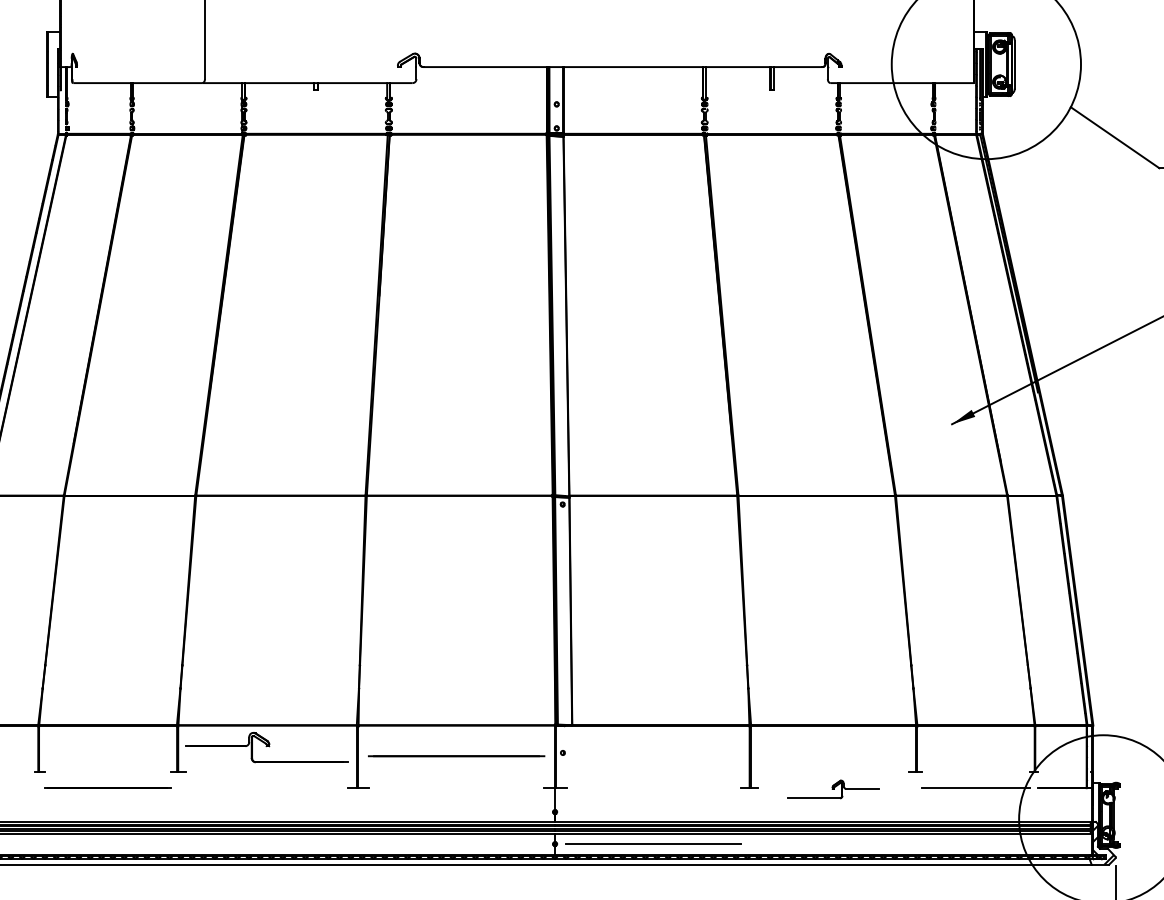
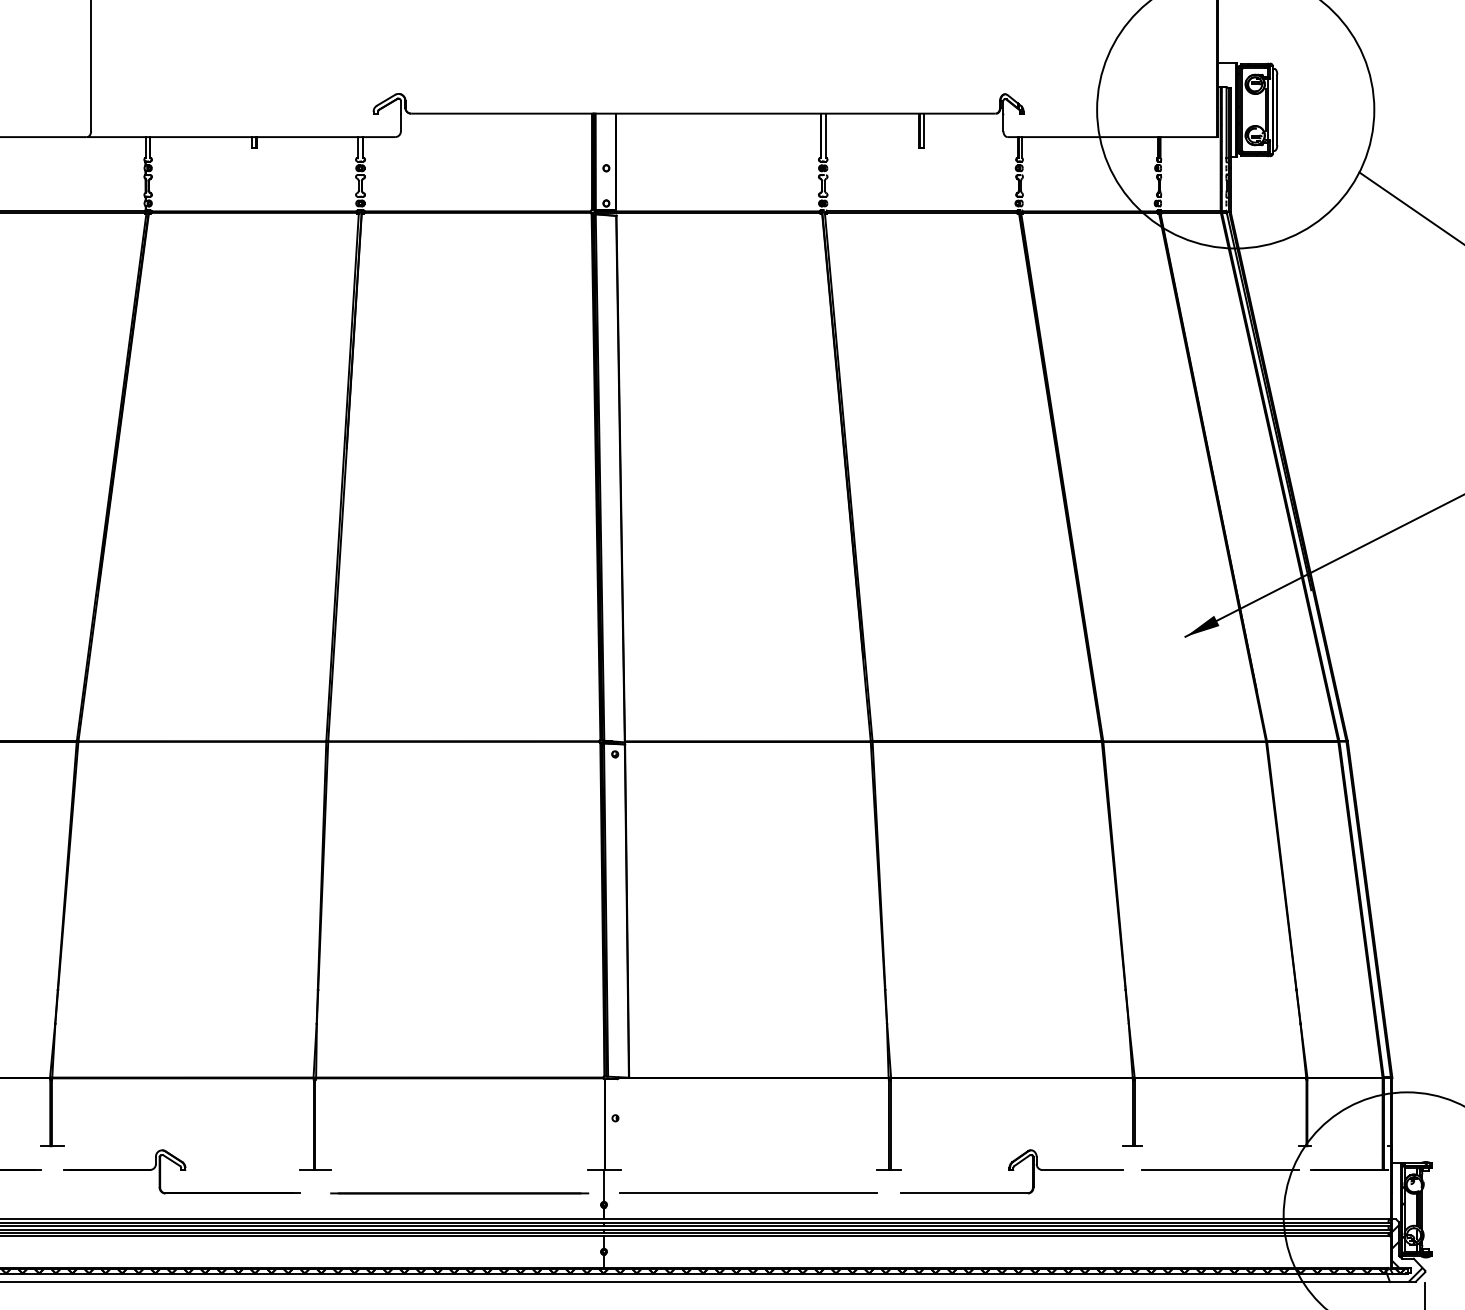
part: (266, 747) -> (181, 1171), moved
line: (456, 756) -> (459, 1193), moved
part: (833, 789) -> (1011, 1171), size x1.67
line: (653, 843) -> (748, 1192), moved

